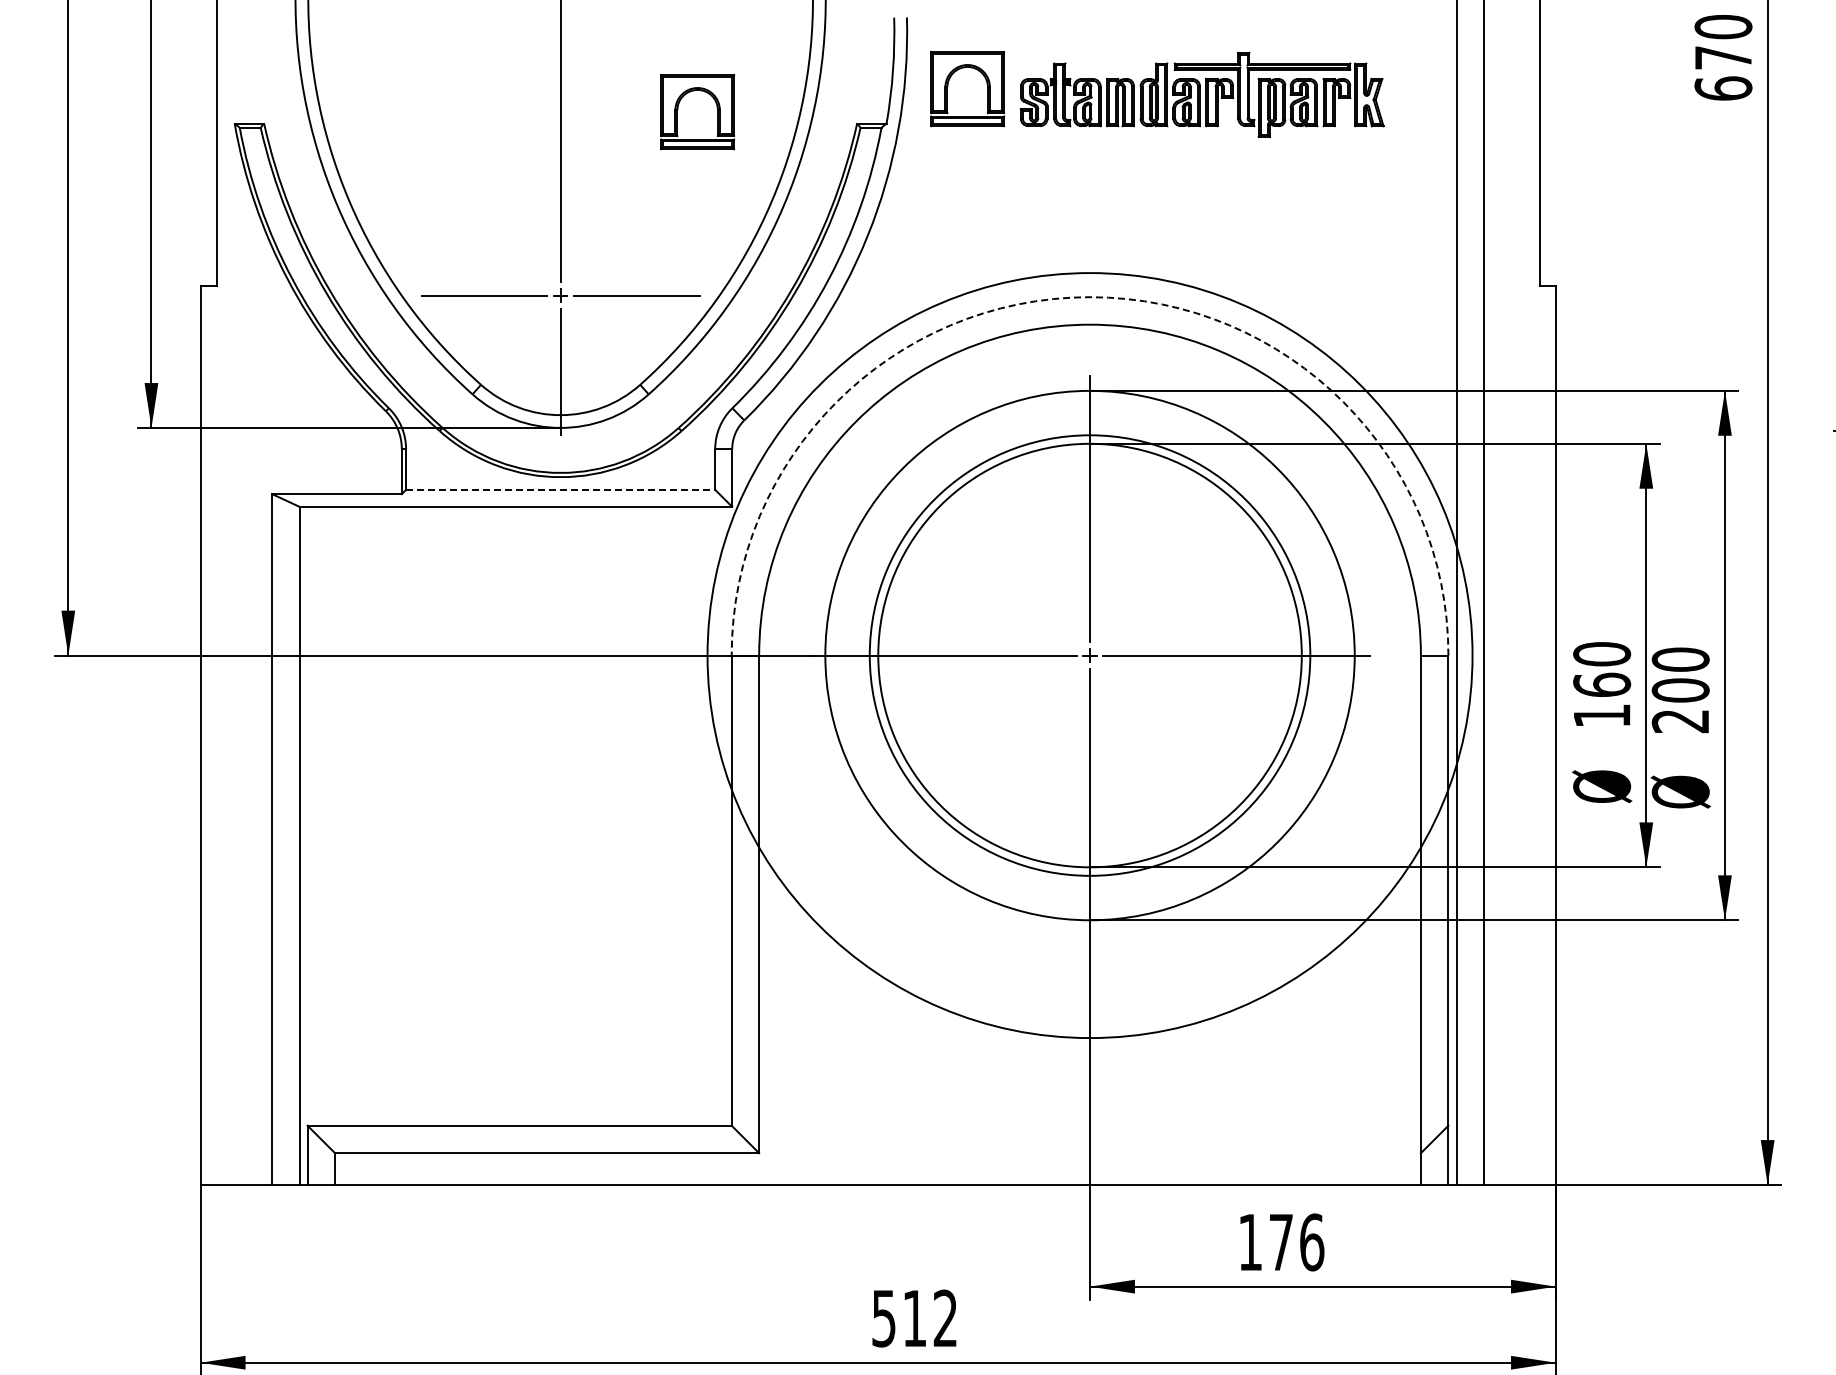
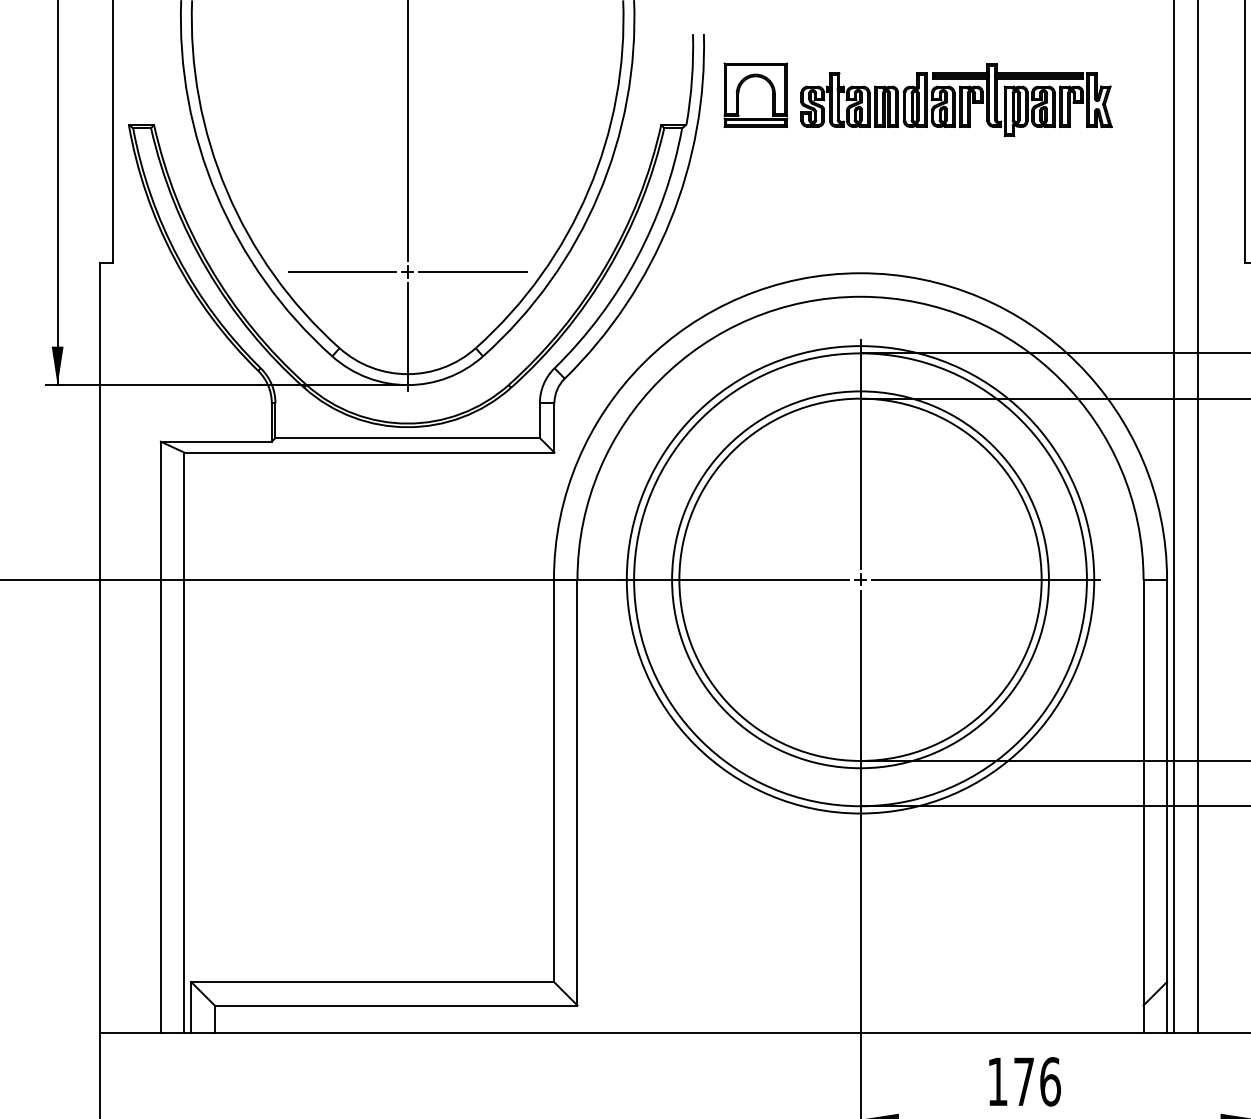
part: (678, 109) -> (508, 112), removed
arc: (1090, 297) -> (860, 273), dashed -> solid
line: (560, 489) -> (407, 437), dashed -> solid
circle: (1089, 655) -> (860, 579), size x0.71

